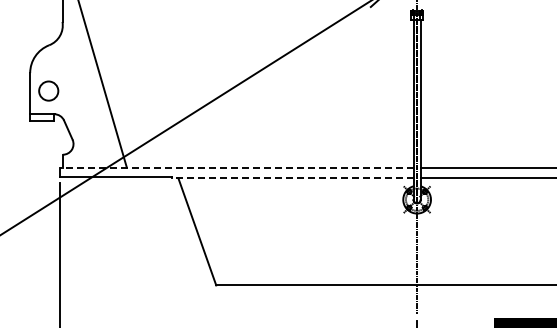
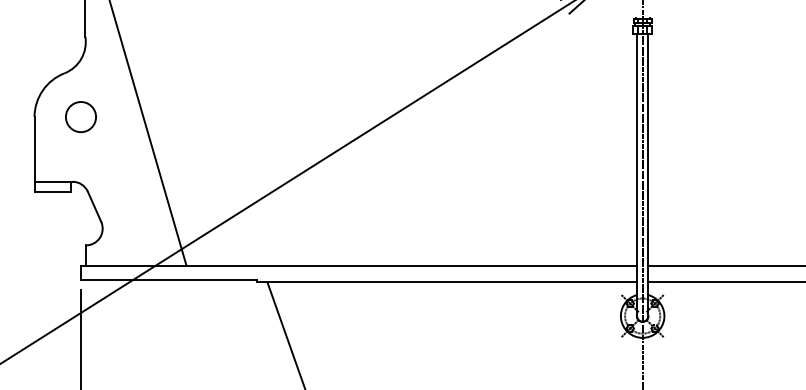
circle: (48, 90) -> (80, 116), moved
line: (236, 167) -> (358, 265), dashed -> solid
line: (292, 178) -> (446, 282), dashed -> solid

